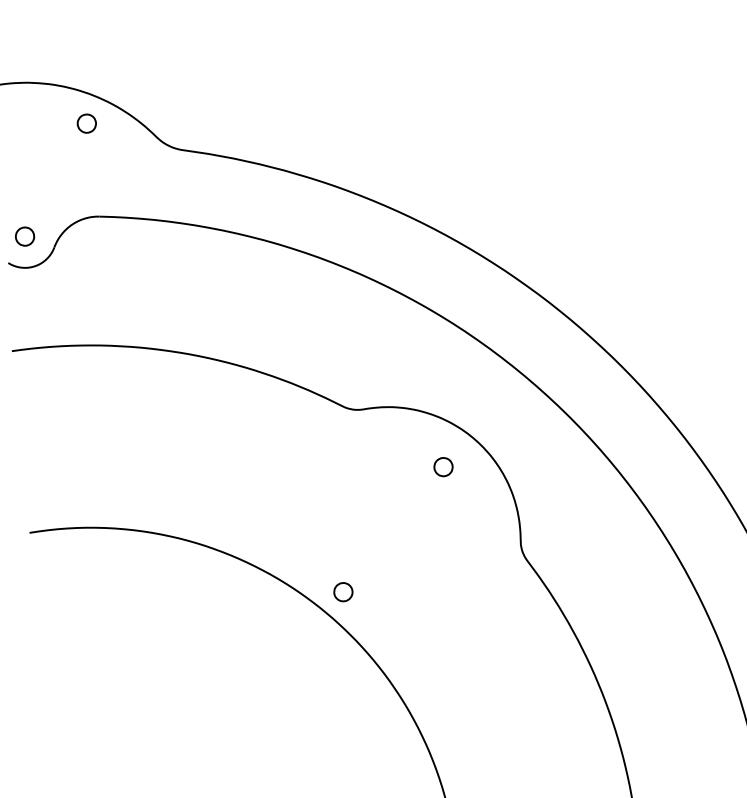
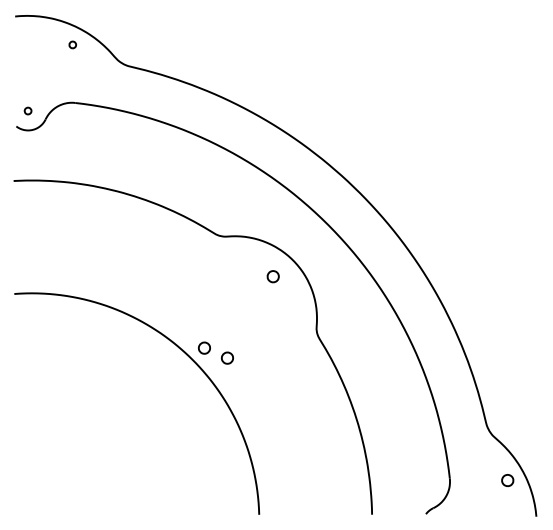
part: (86, 122) -> (72, 44), size x0.6
part: (23, 235) -> (27, 110), size x0.6
part: (381, 603) -> (227, 357), added

